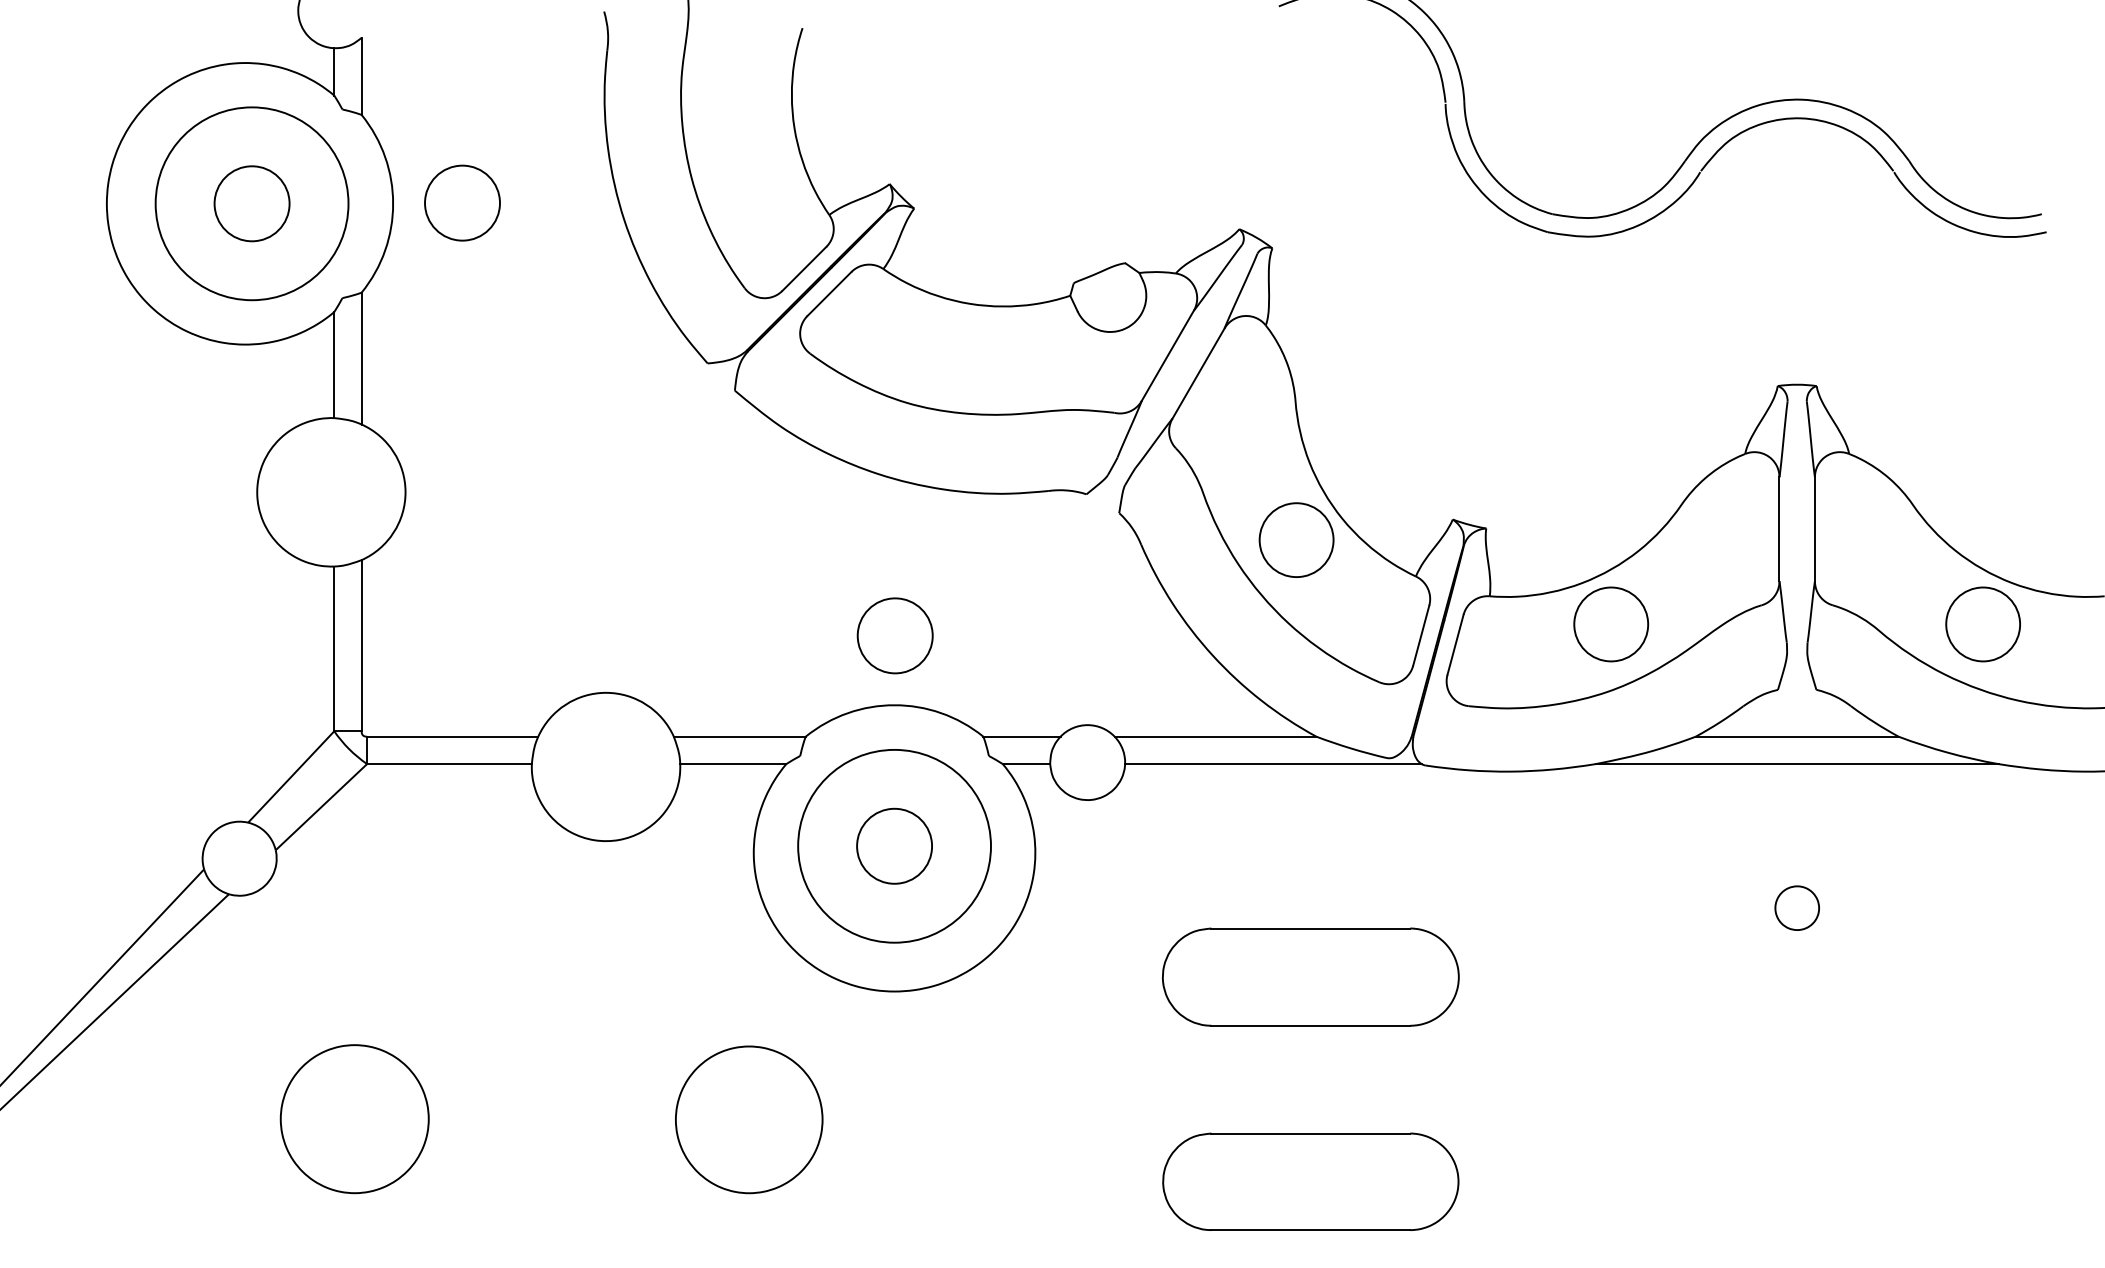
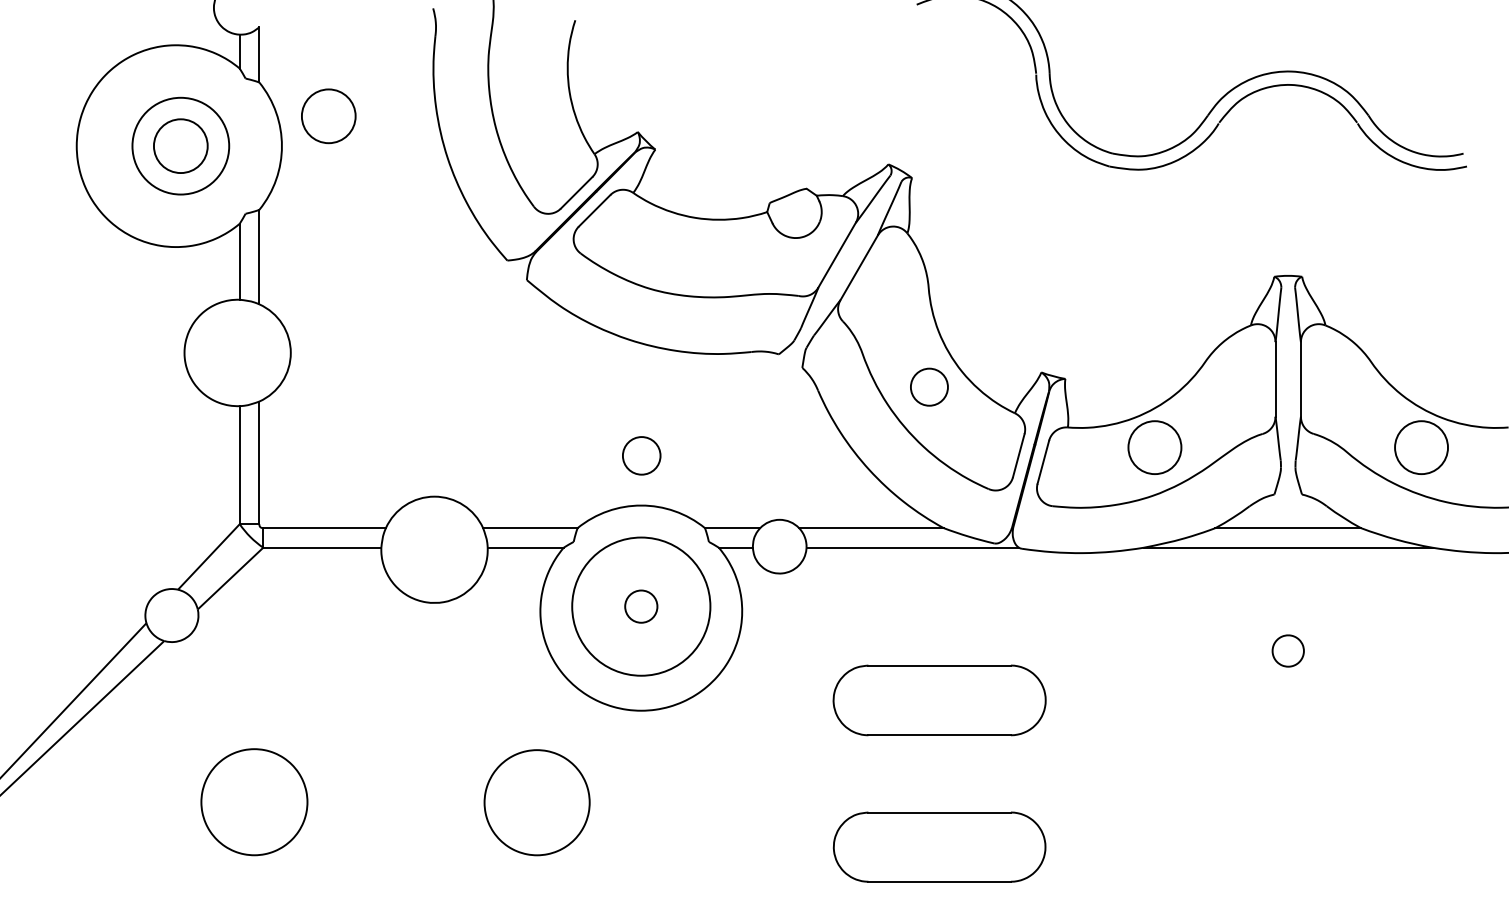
circle: (462, 202) -> (328, 115), moved
circle: (251, 203) -> (180, 145), size x0.7
circle: (1296, 539) -> (929, 386), size x0.7
circle: (894, 635) -> (641, 455), size x0.7
circle: (894, 845) -> (641, 606), size x0.6

